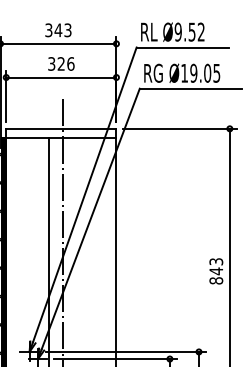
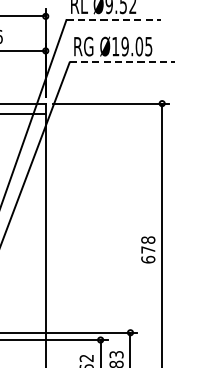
line: (183, 47) -> (114, 20), solid -> dashed
line: (191, 88) -> (122, 62), solid -> dashed
text: (216, 271) -> (148, 250), 843 -> 678

